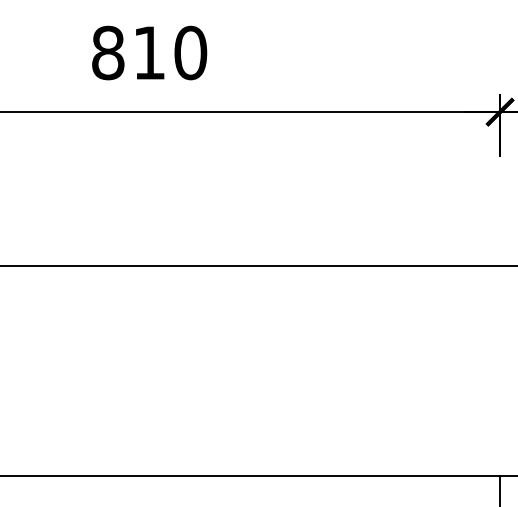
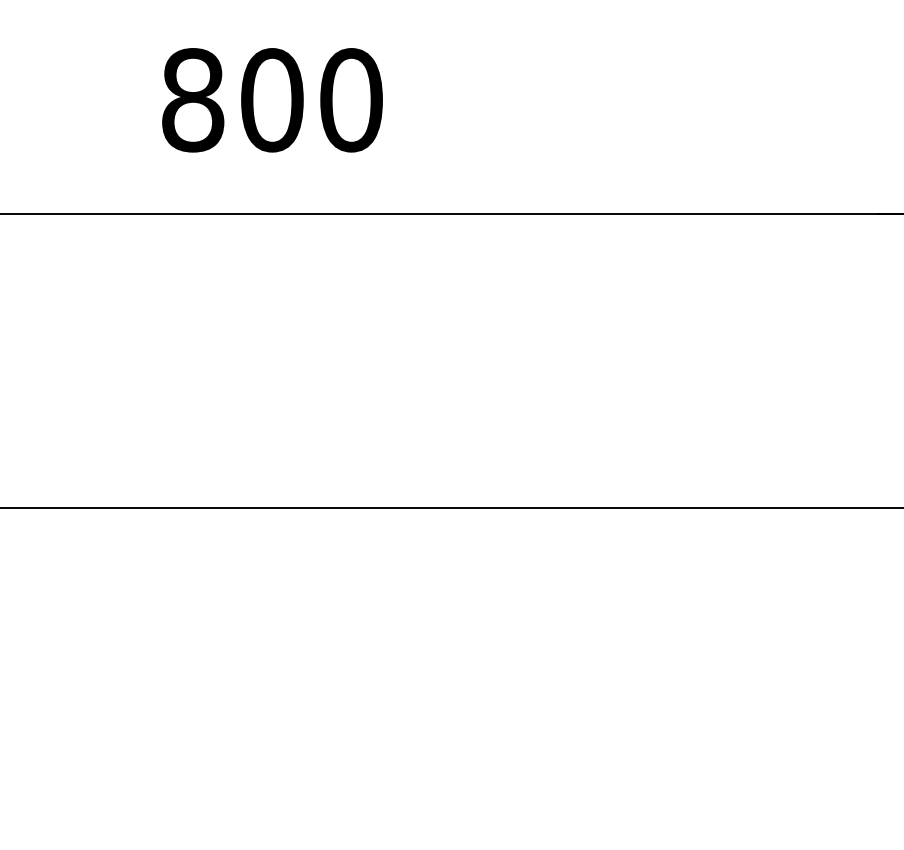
text: (149, 52) -> (272, 99), 810 -> 800

